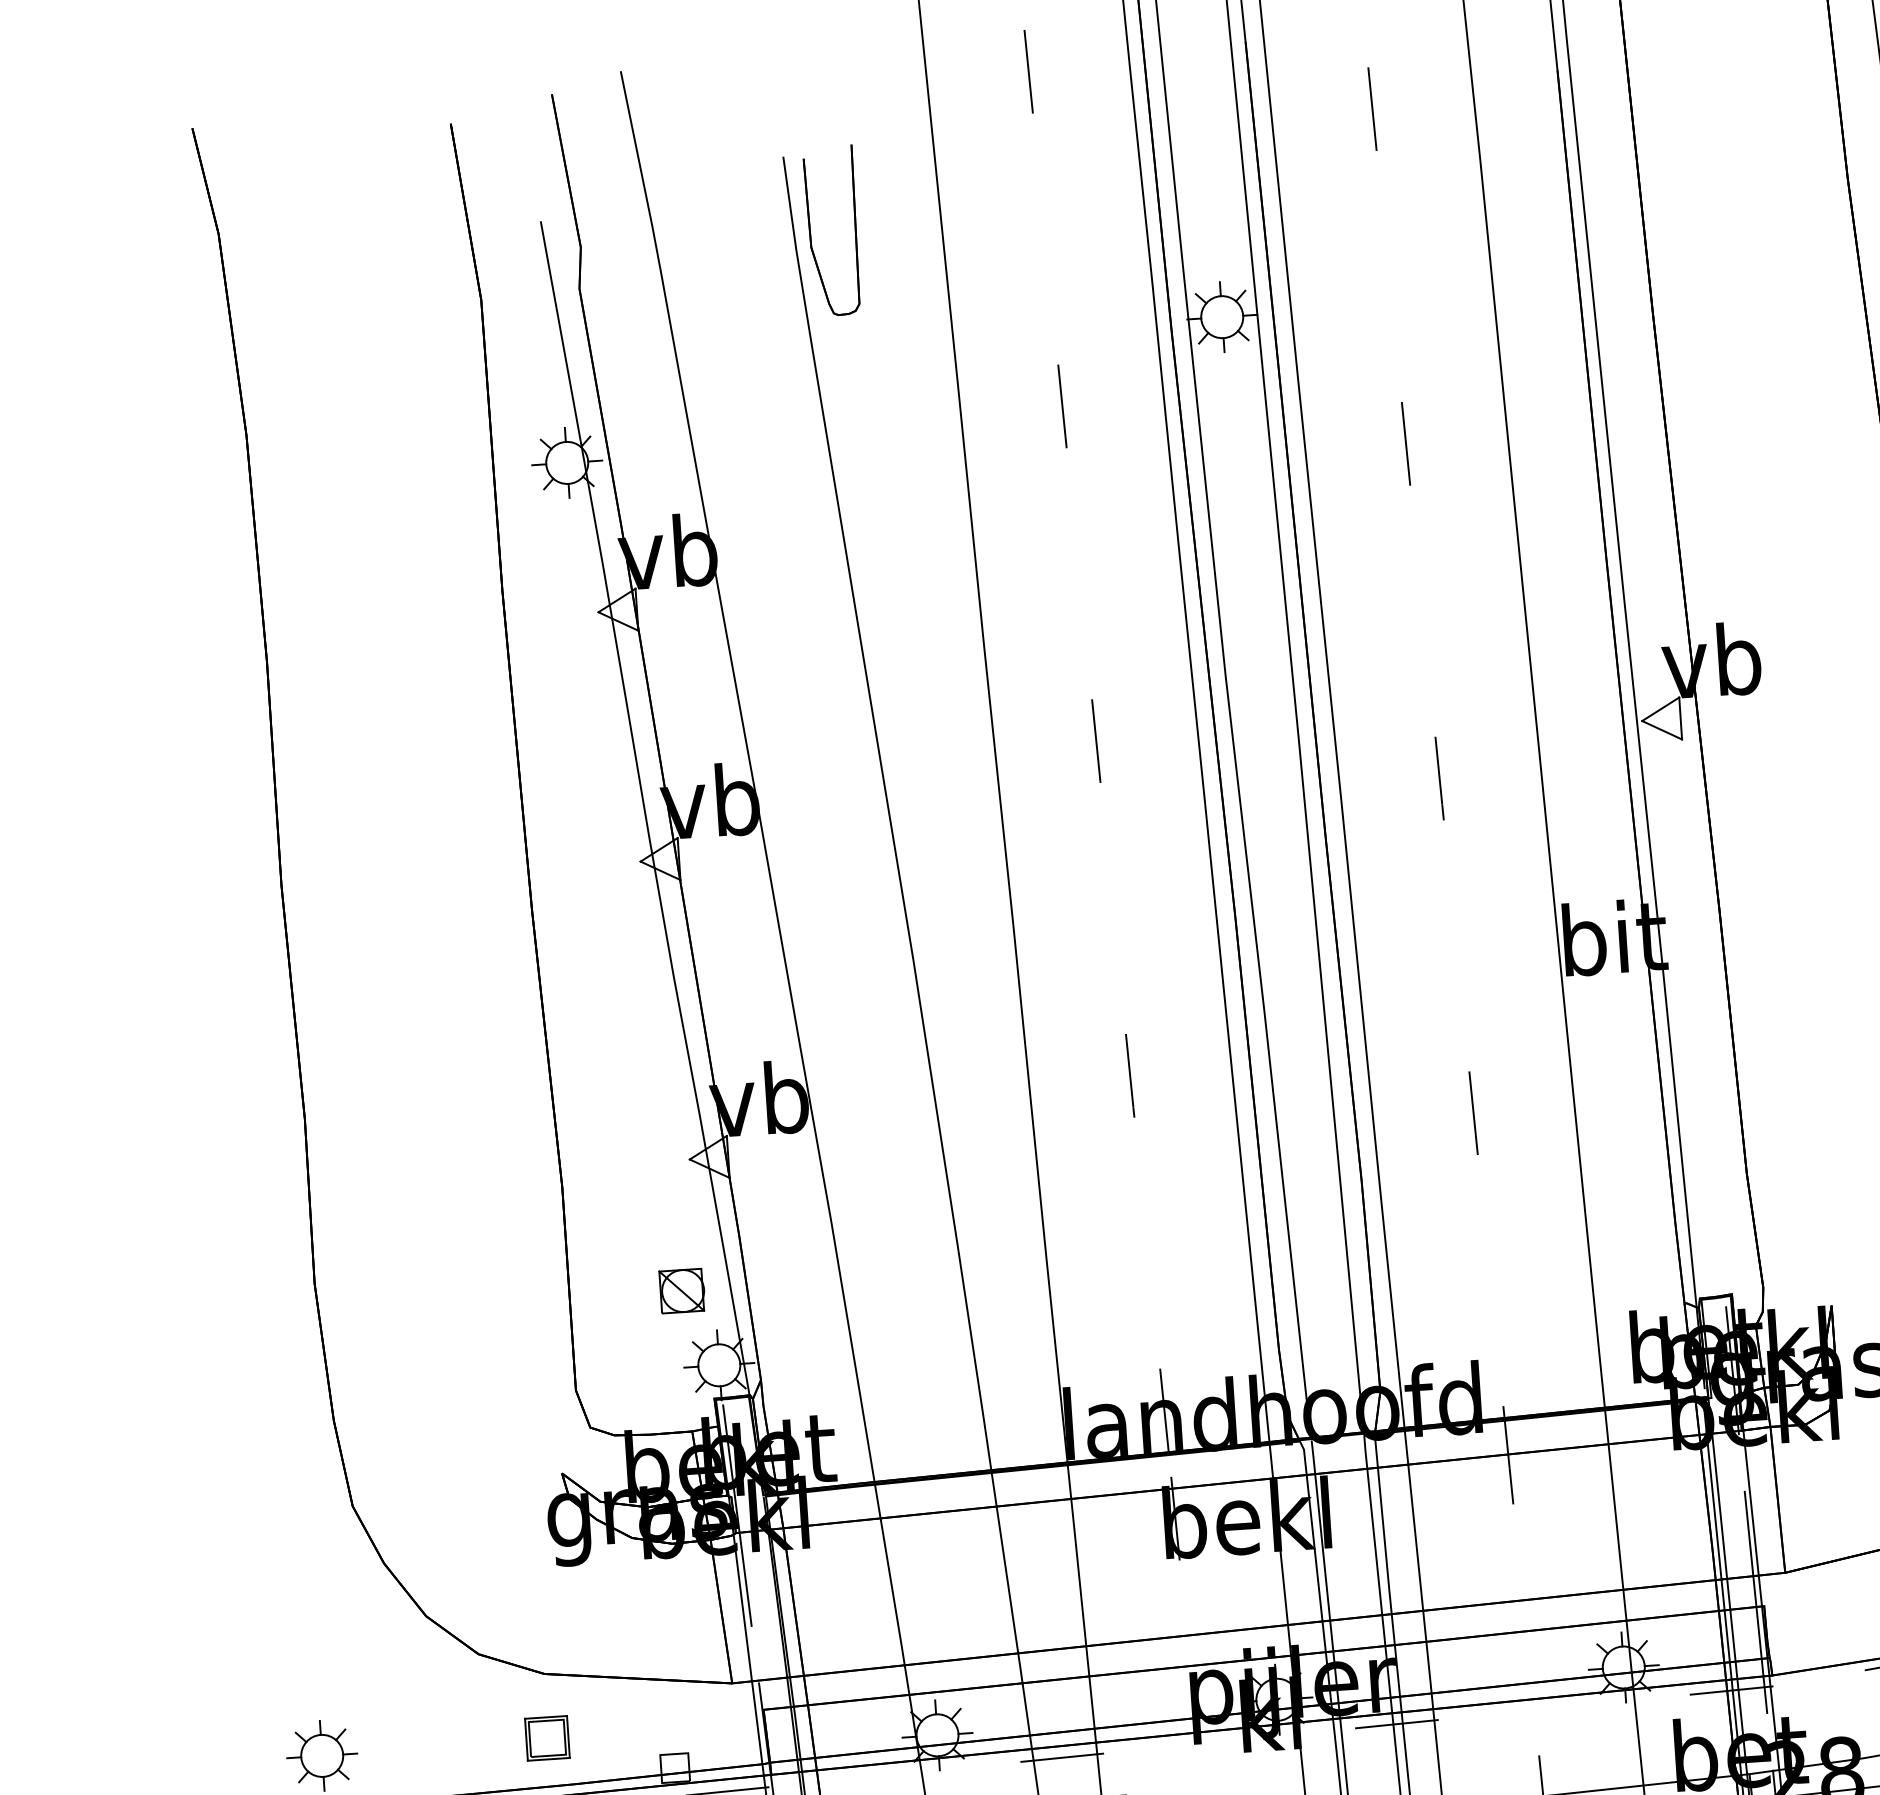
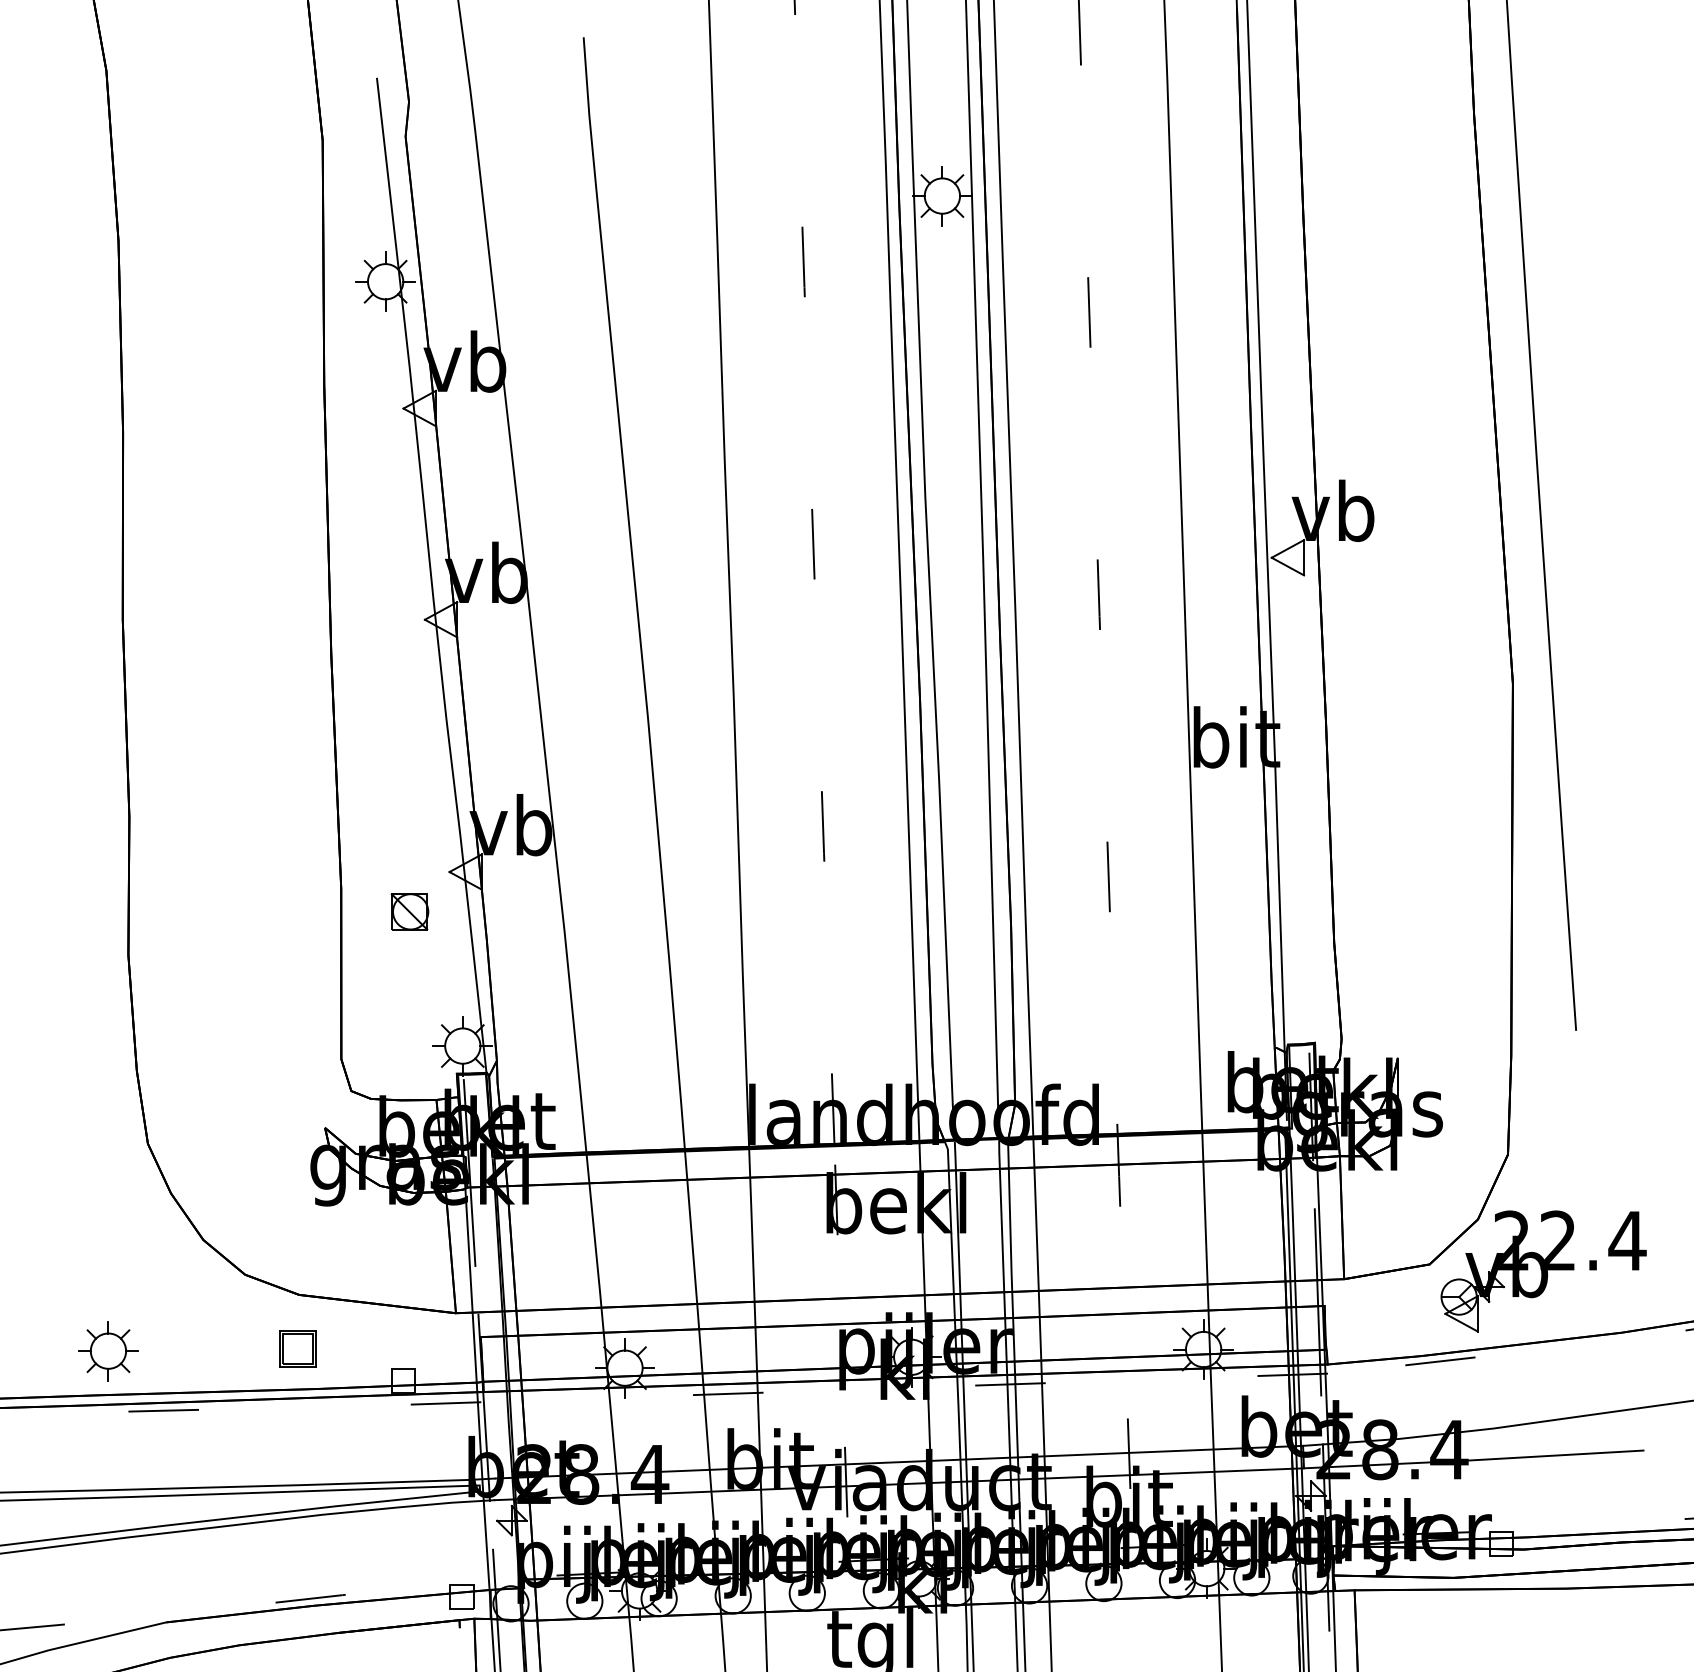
part: (810, 231) -> (602, 101), removed
part: (681, 1290) -> (409, 911), moved

